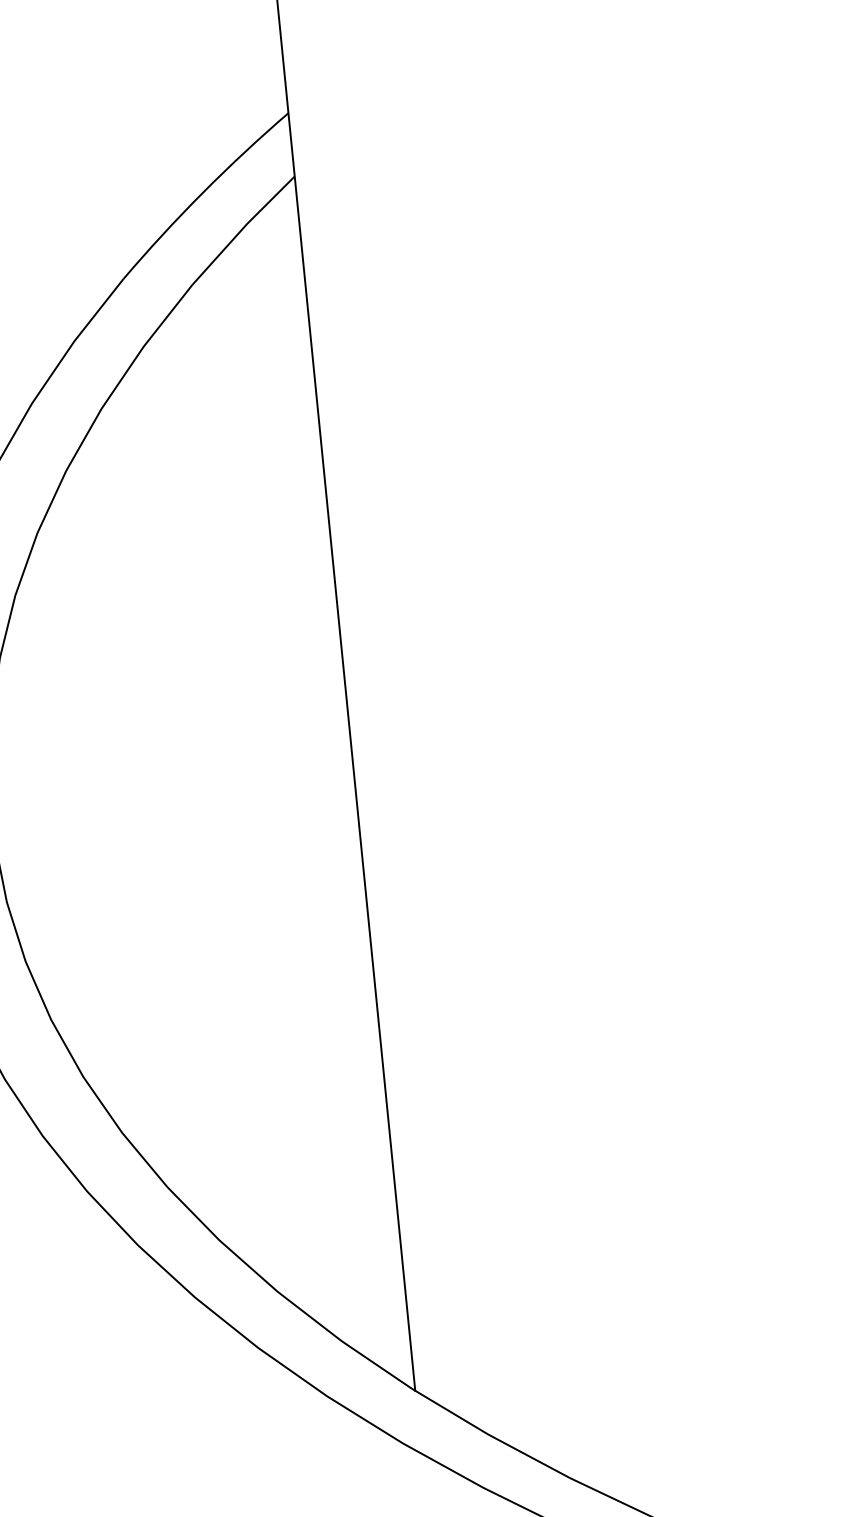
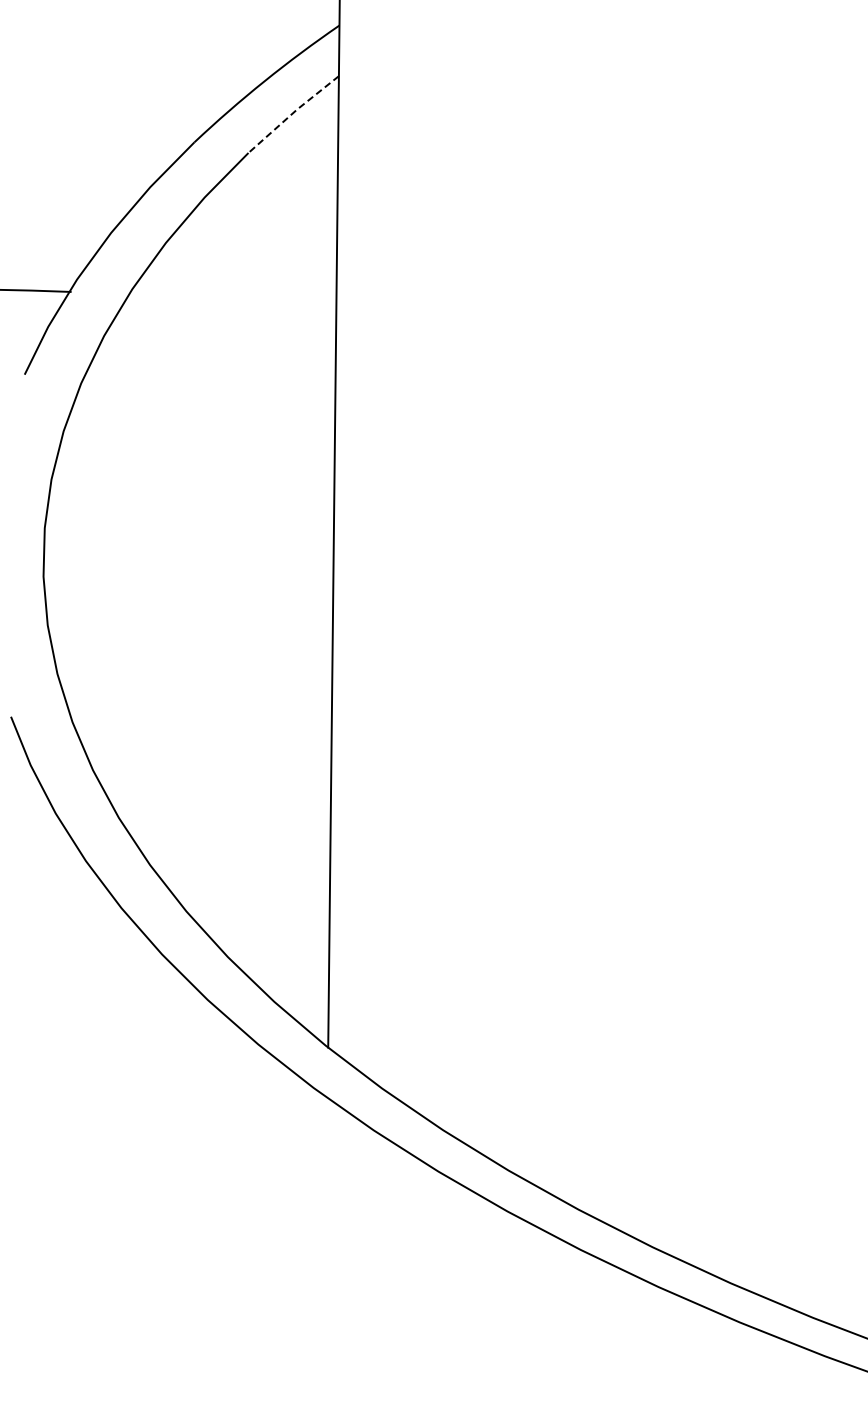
line: (241, 229) -> (292, 113), solid -> dashed

